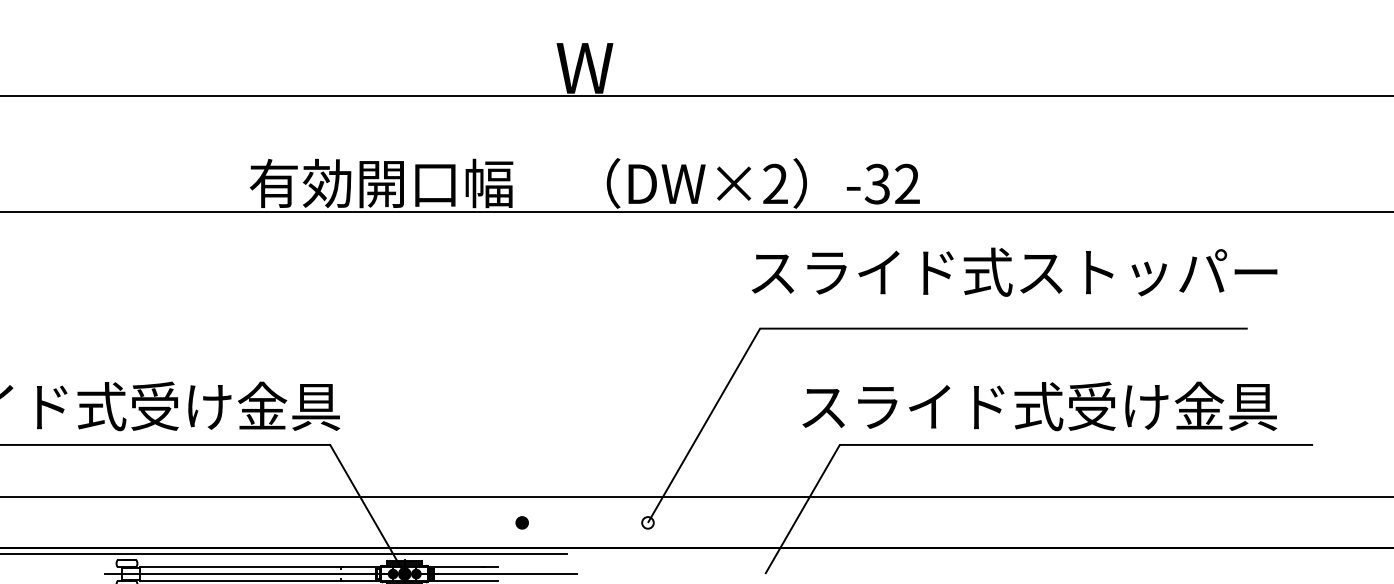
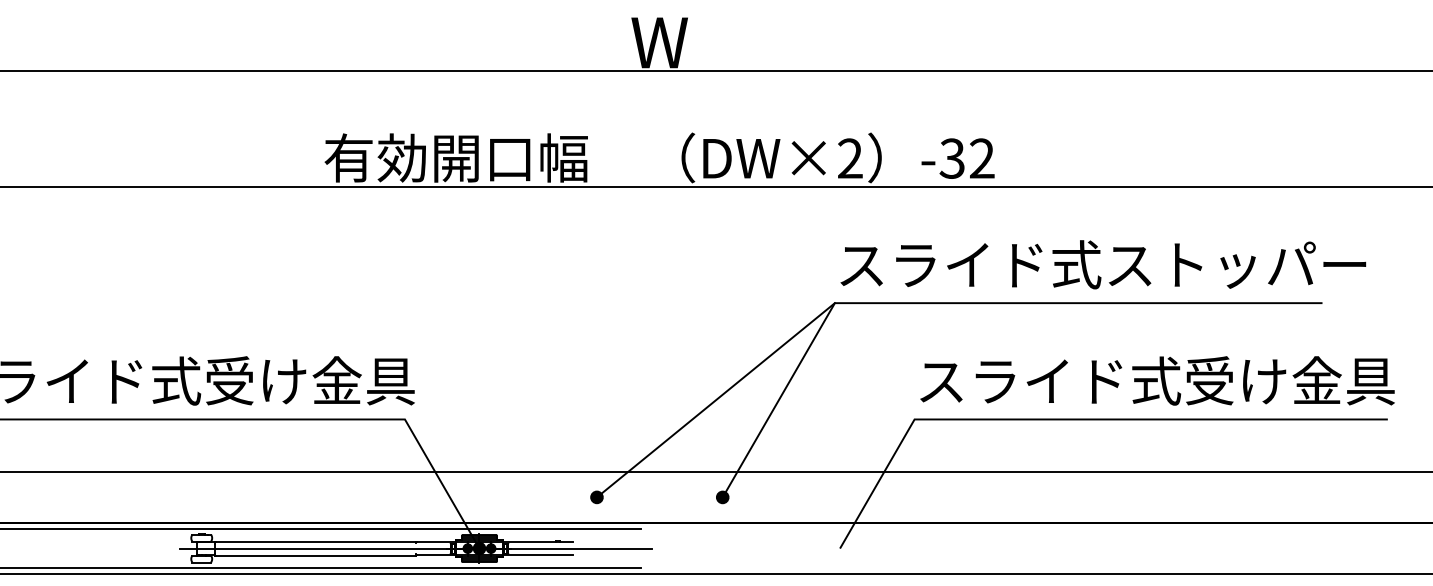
text: (1014, 271) -> (1103, 264), moved
text: (1039, 405) -> (1157, 380), moved
line: (640, 425) -> (715, 400), added
fill: (647, 522) -> (722, 497), added

